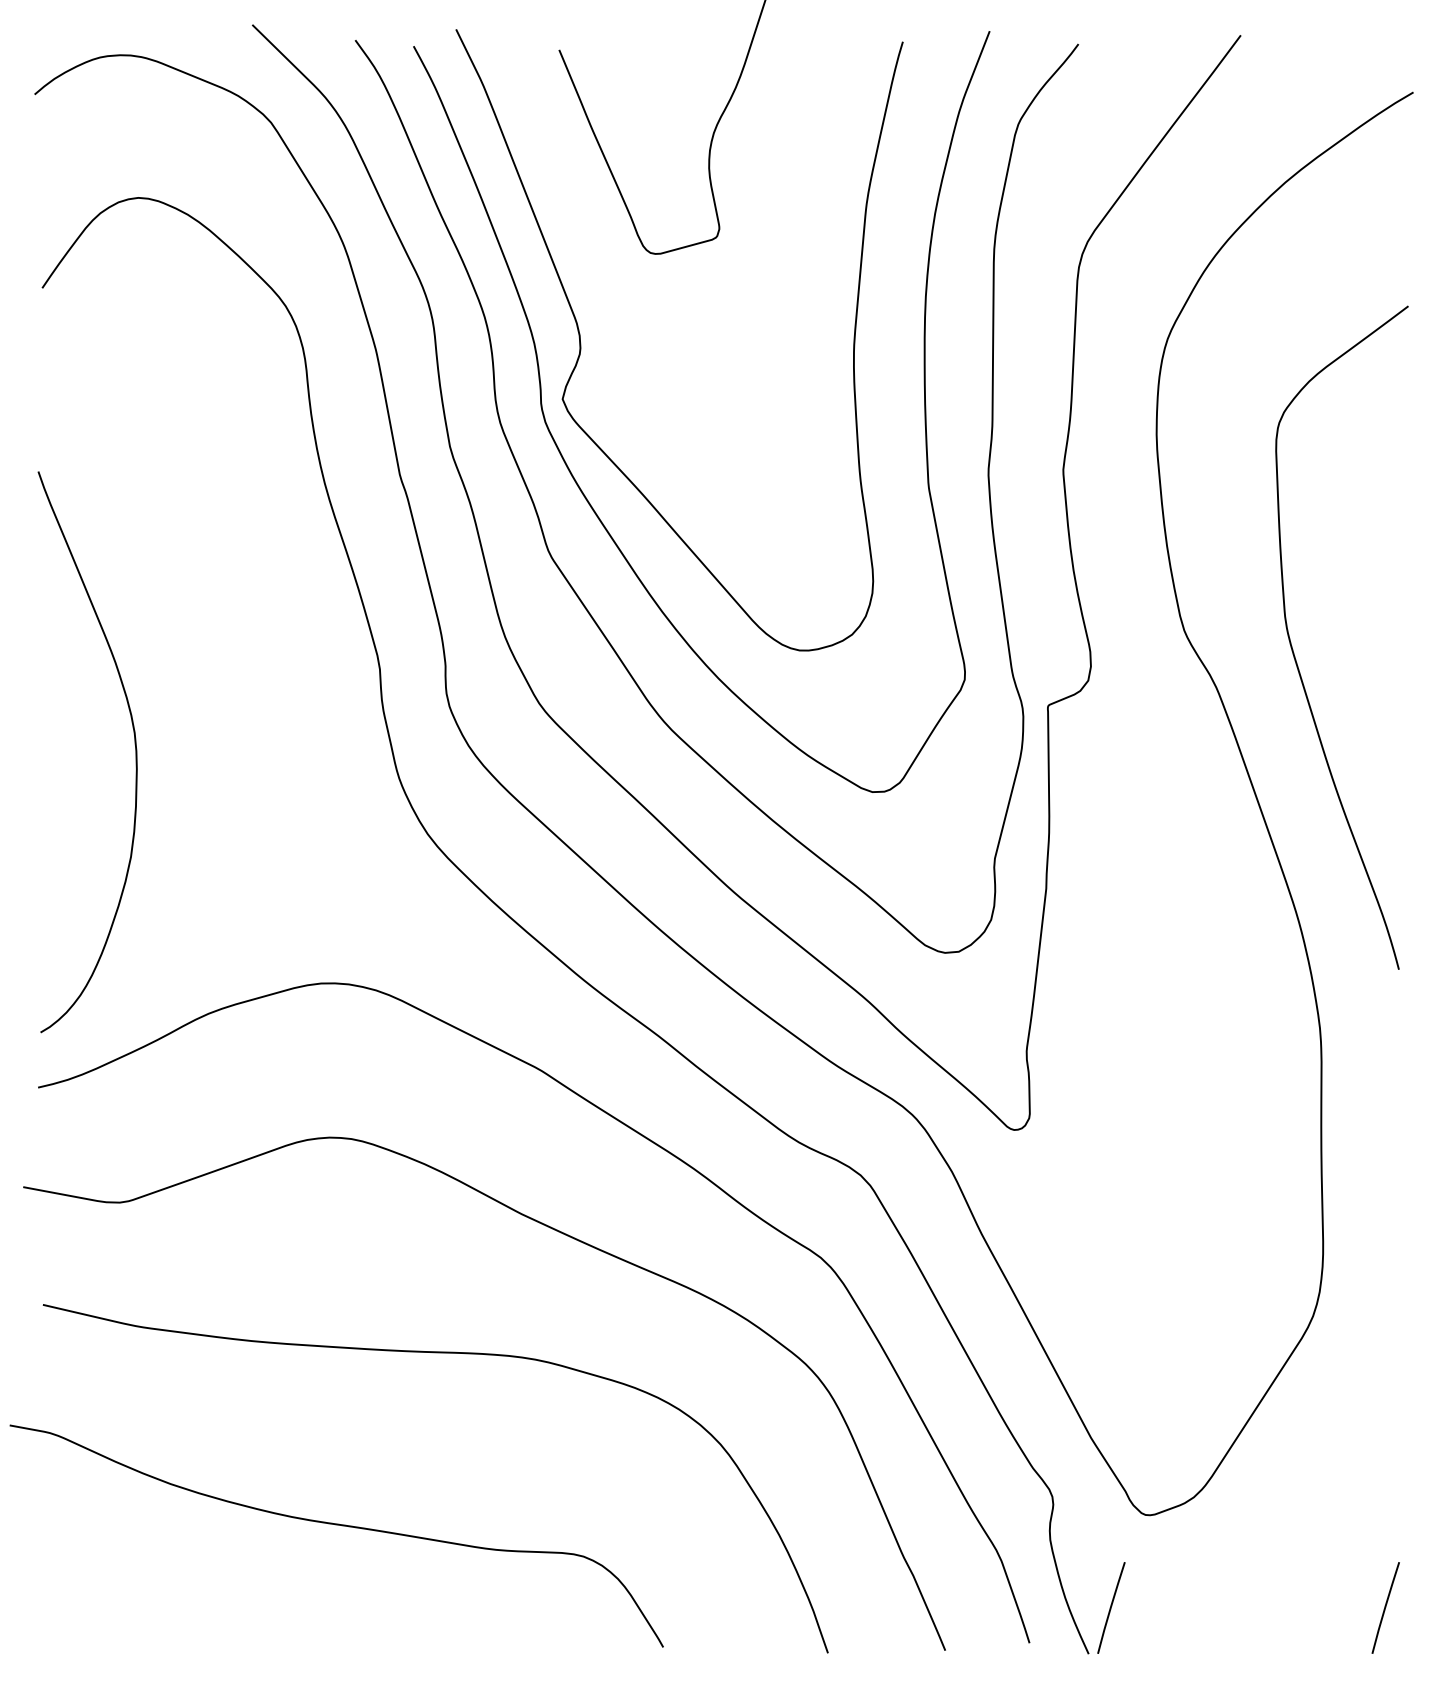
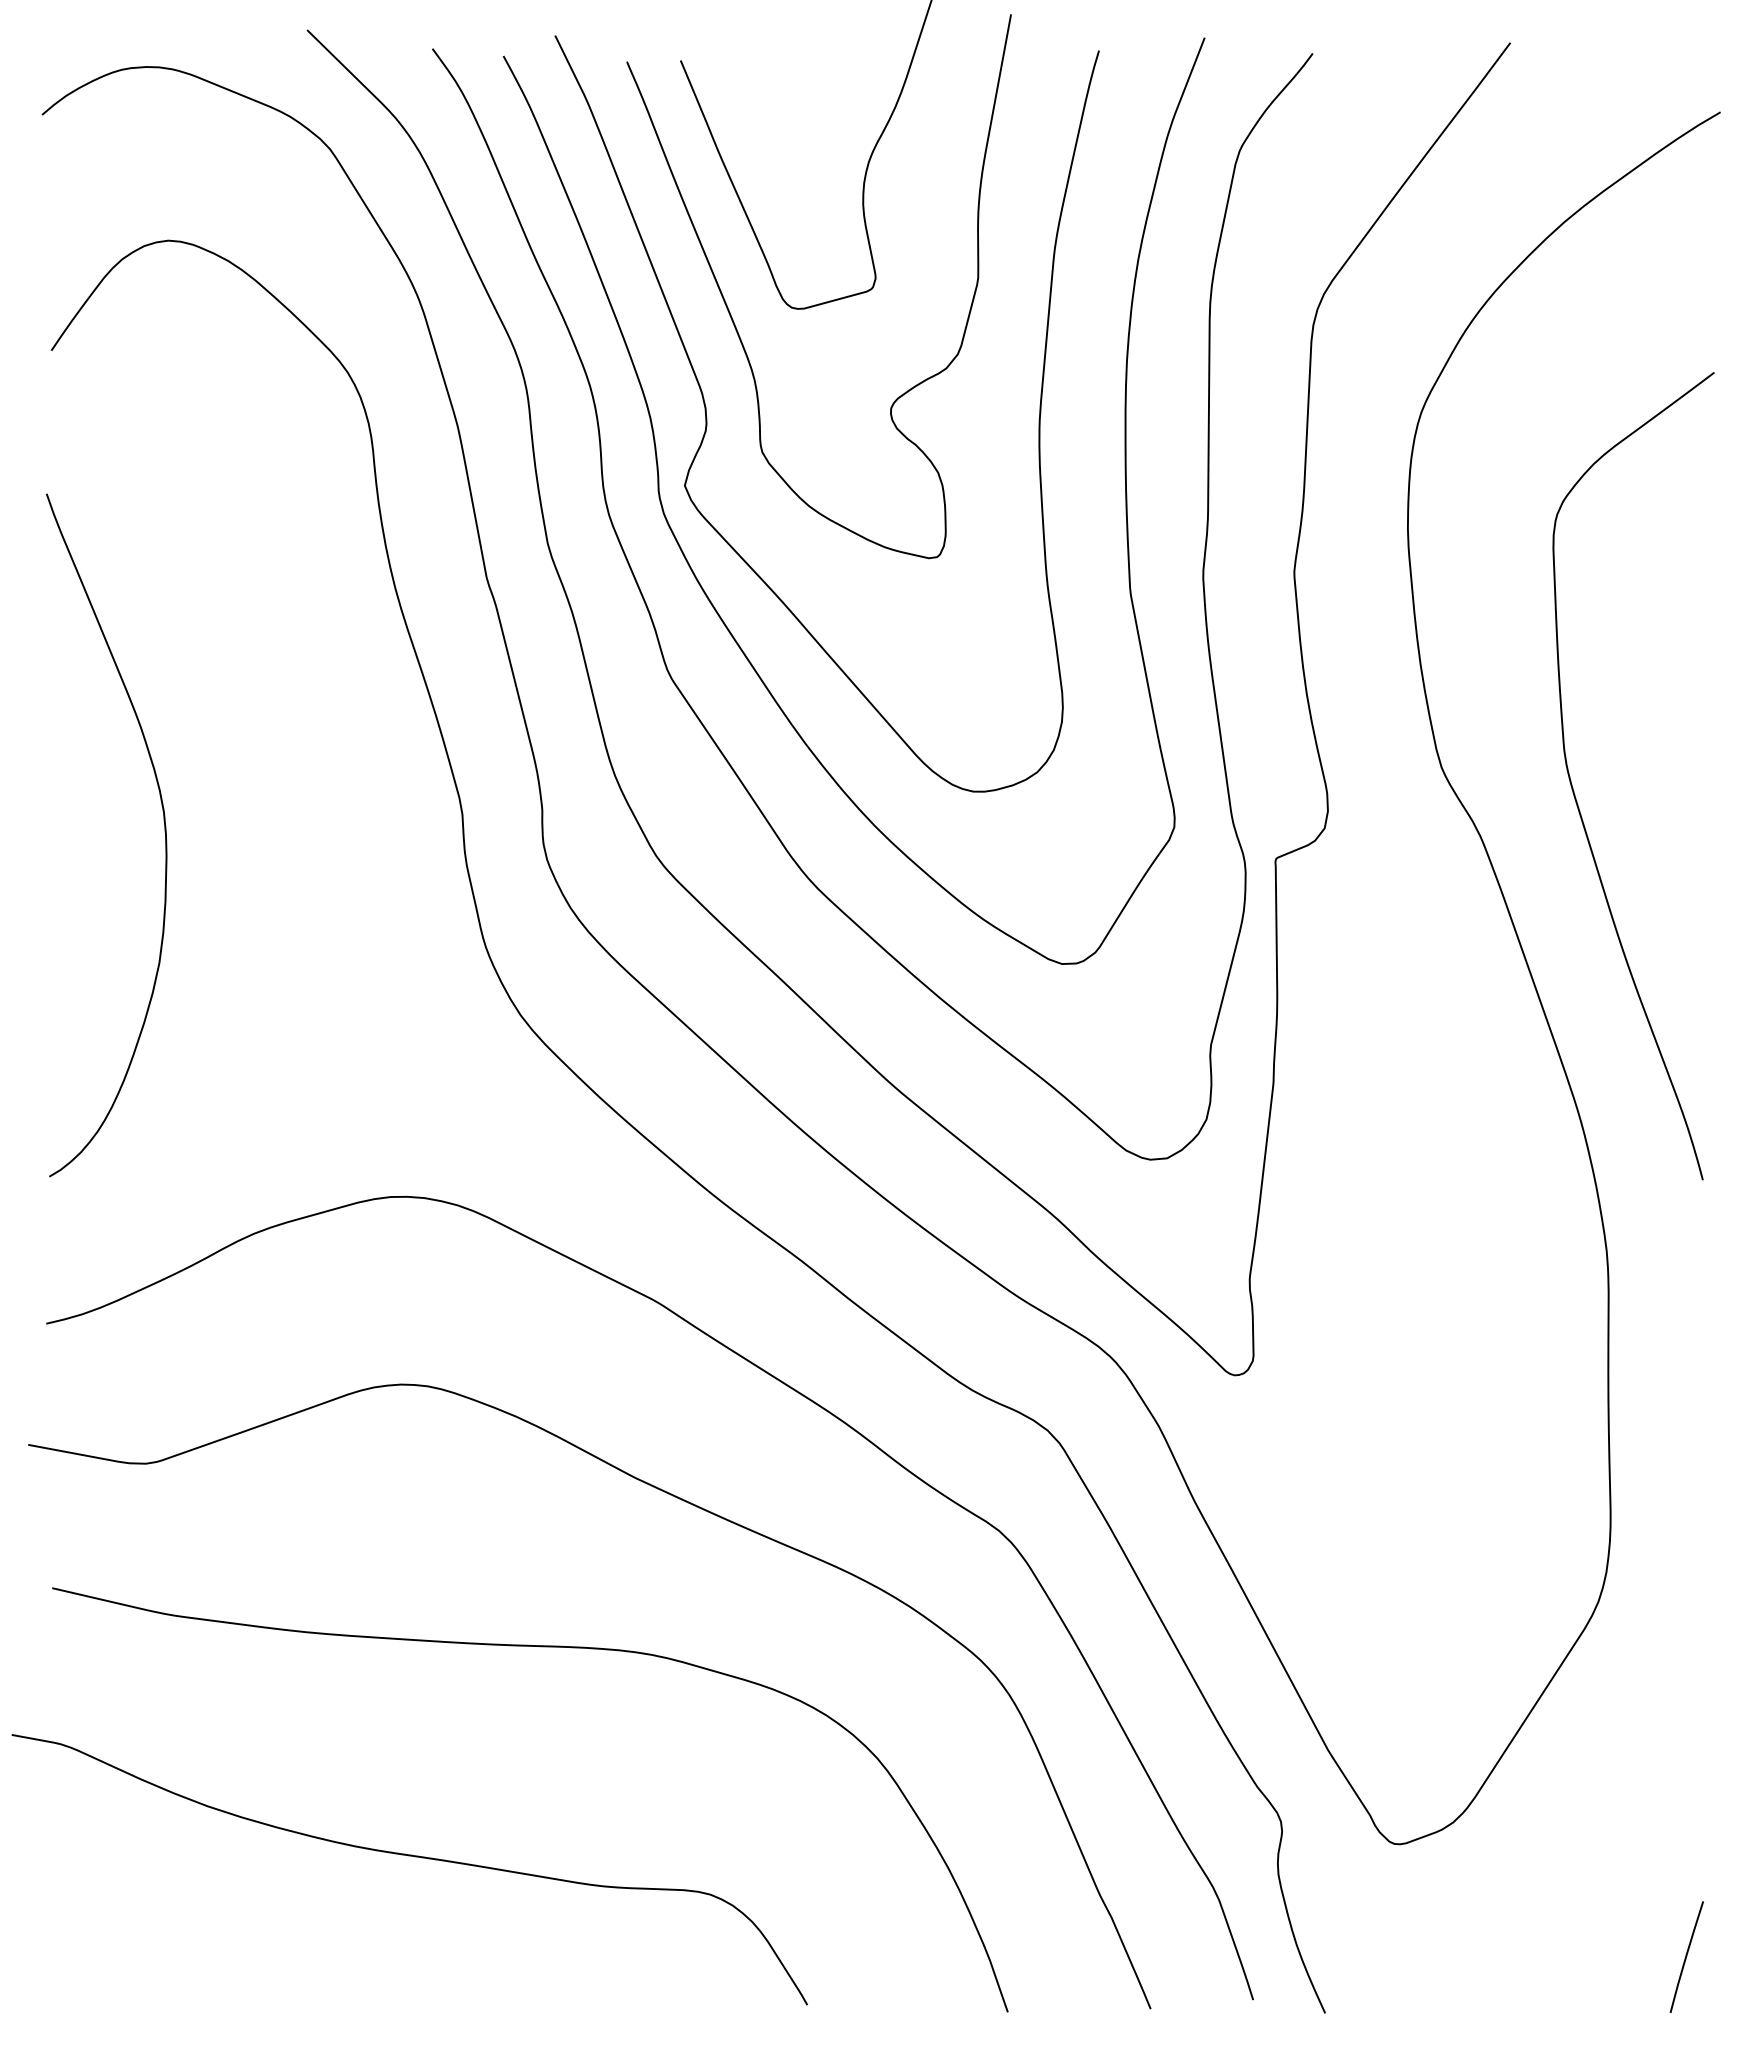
curve: (602, 262) -> (733, 319), added
curve: (135, 749) -> (164, 832), moved
line: (1111, 1607) -> (1352, 1956), removed

